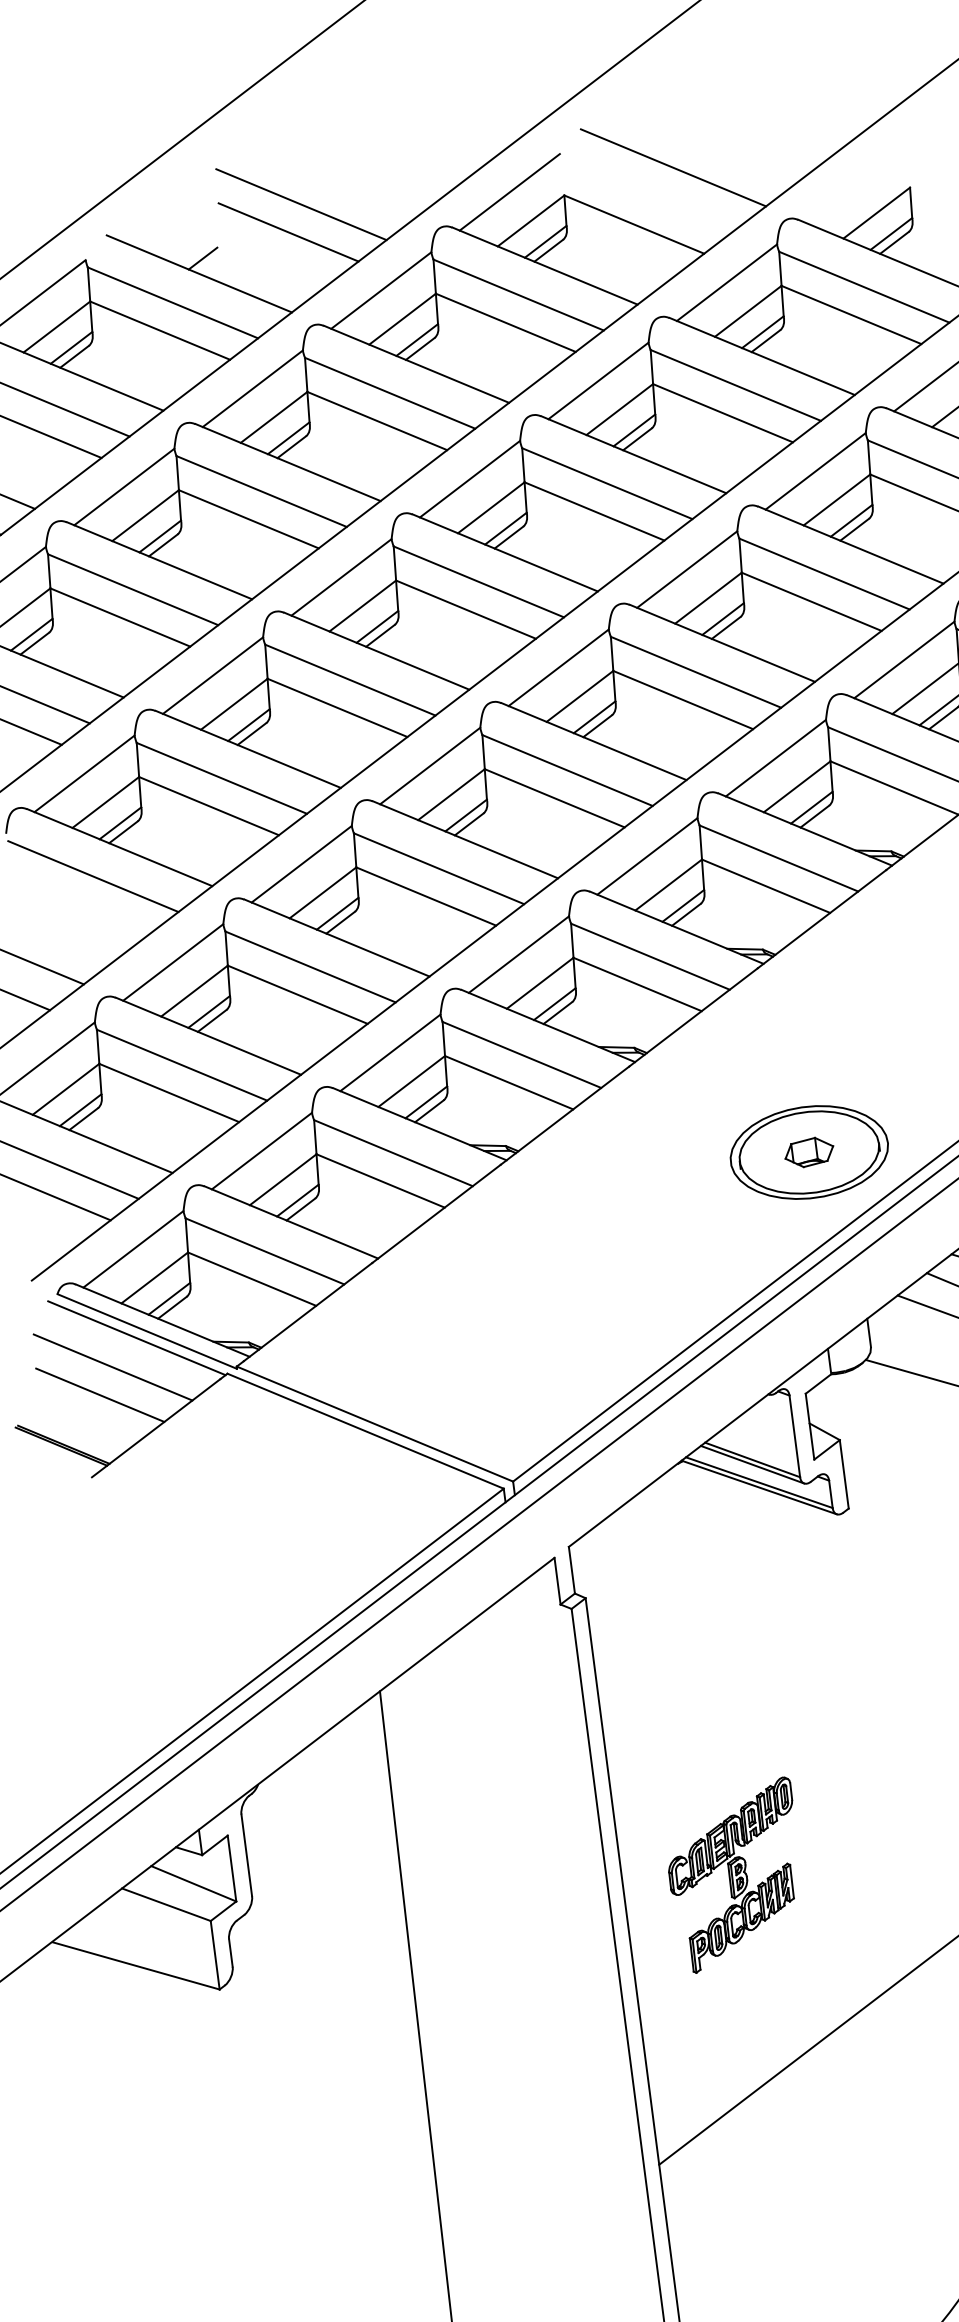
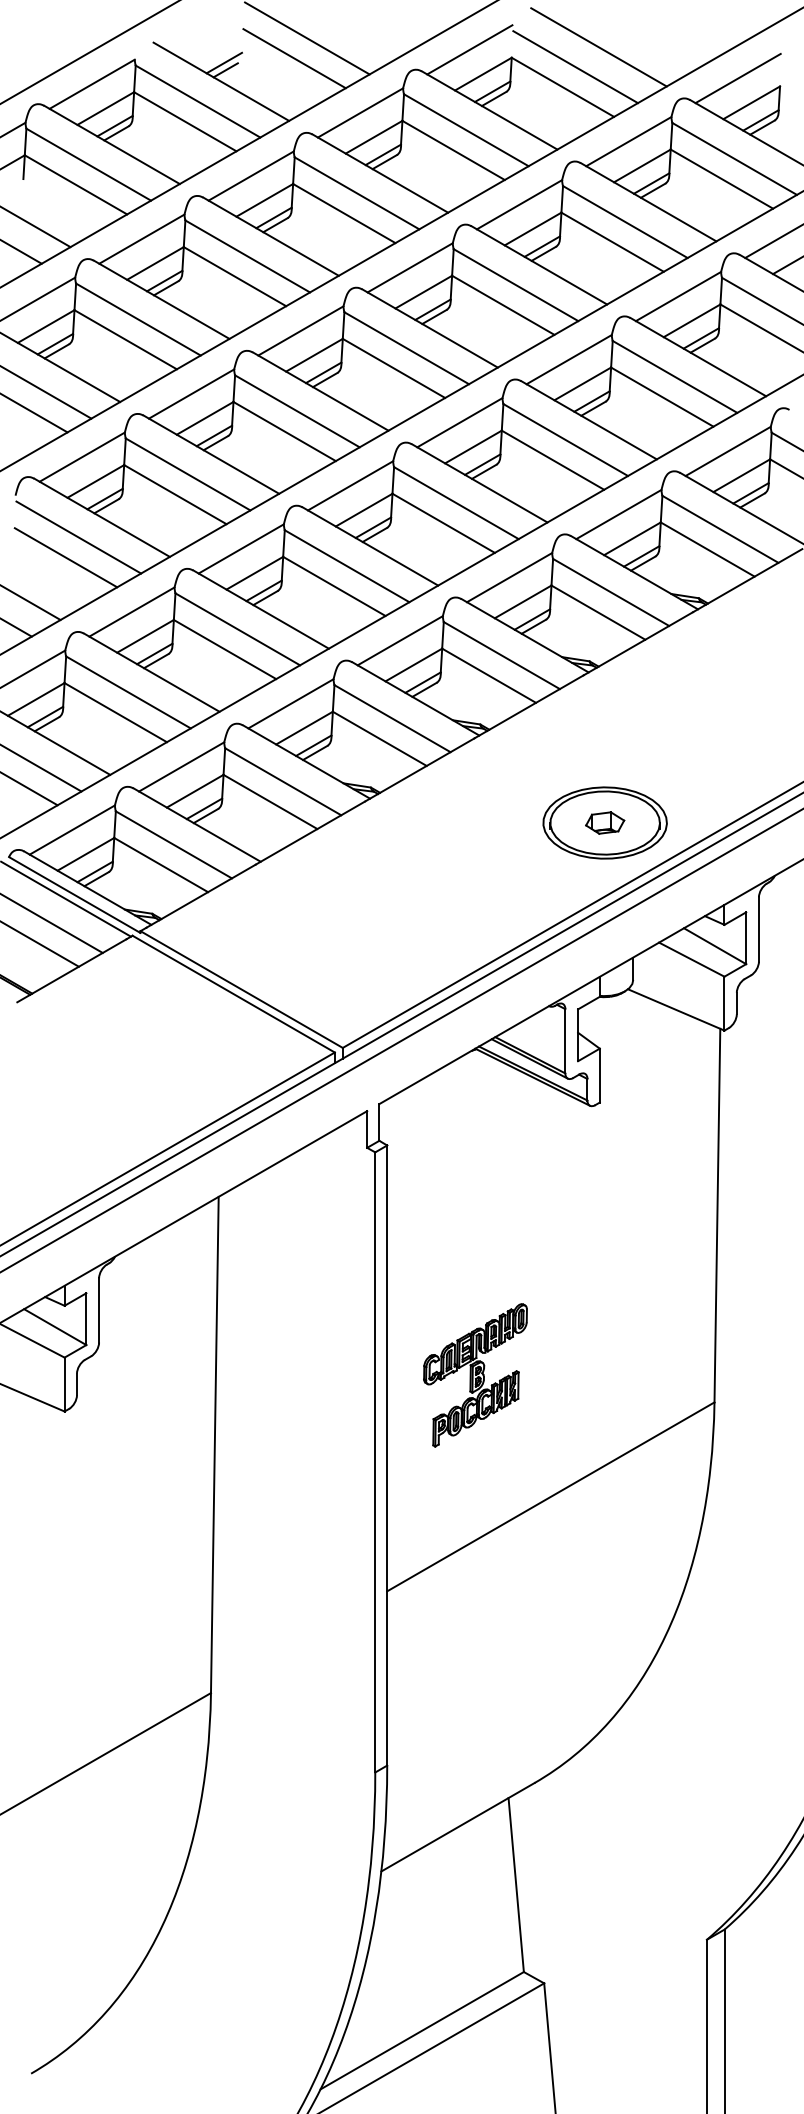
line: (854, 184) -> (737, 78), added
line: (647, 197) -> (575, 67), added
line: (200, 248) -> (224, 62), added
line: (79, 904) -> (65, 557), added

